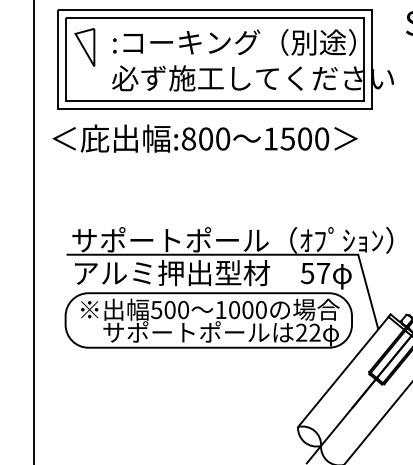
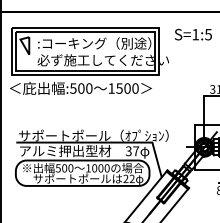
text: (189, 138) -> (73, 88), :800 -> :500
text: (307, 271) -> (128, 150), 57 -> 37

